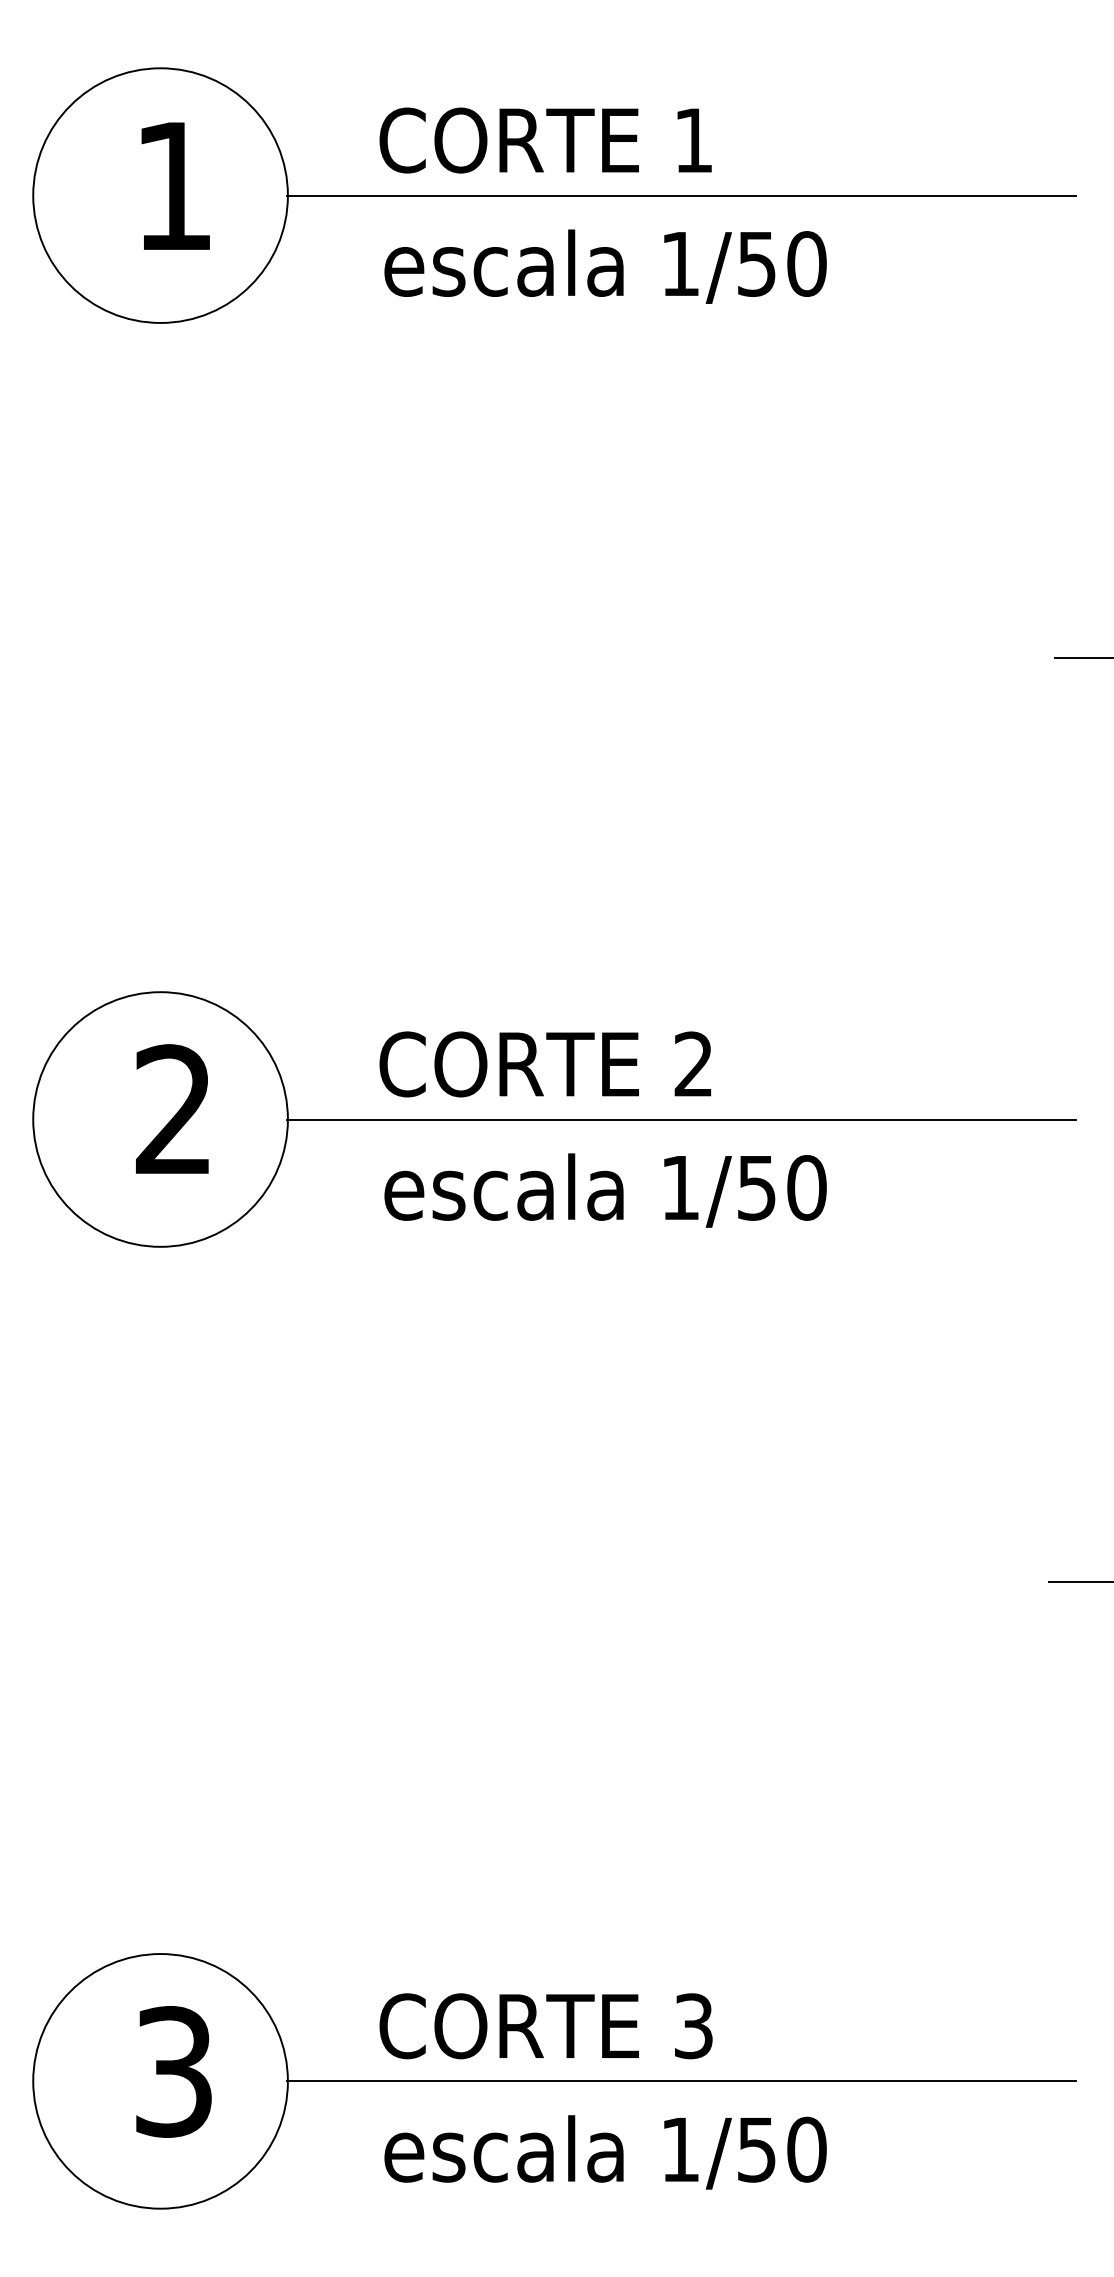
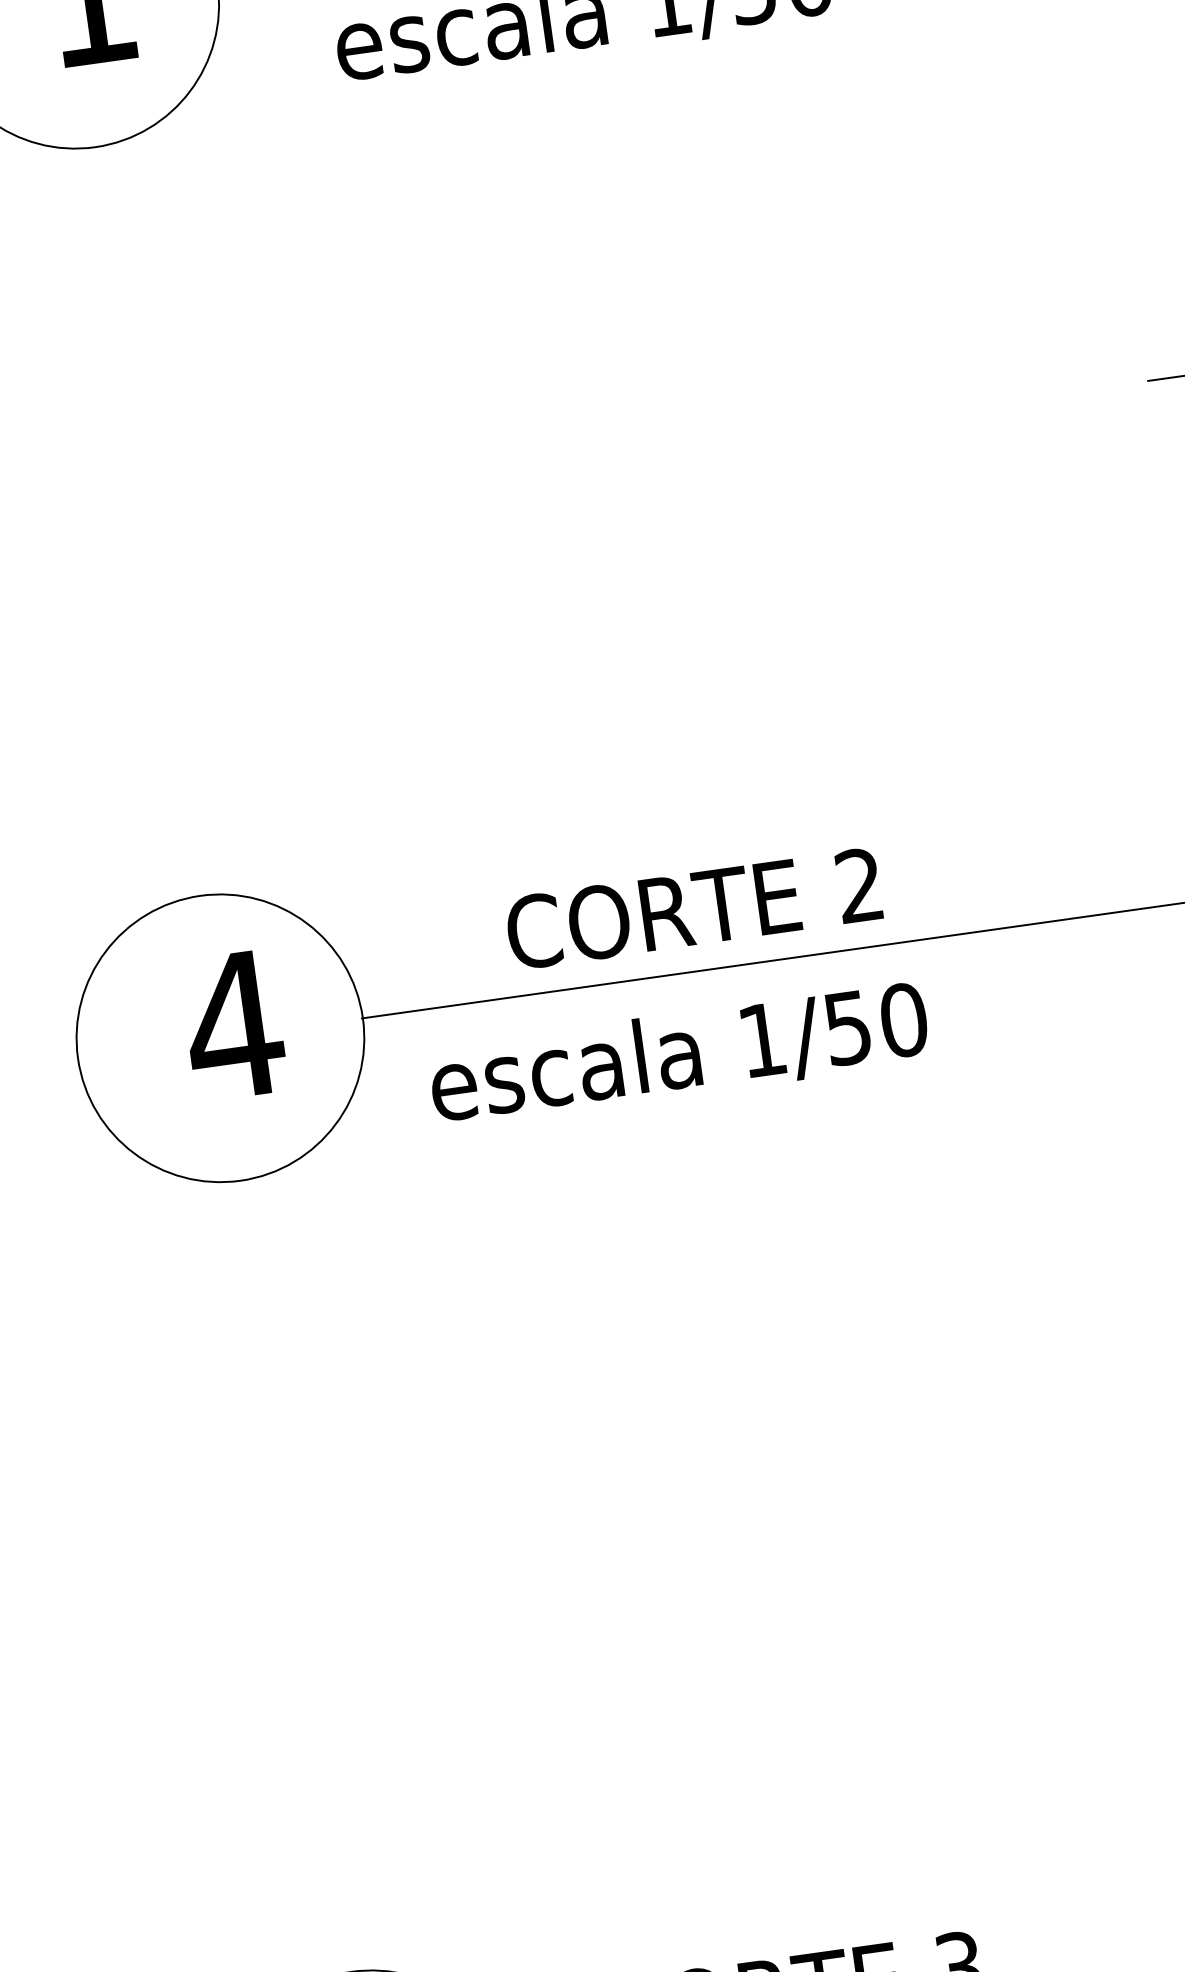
text: (545, 1064) -> (693, 909), moved
text: (173, 1108) -> (233, 1023), 2 -> 4
text: (605, 1190) -> (679, 1054), moved

